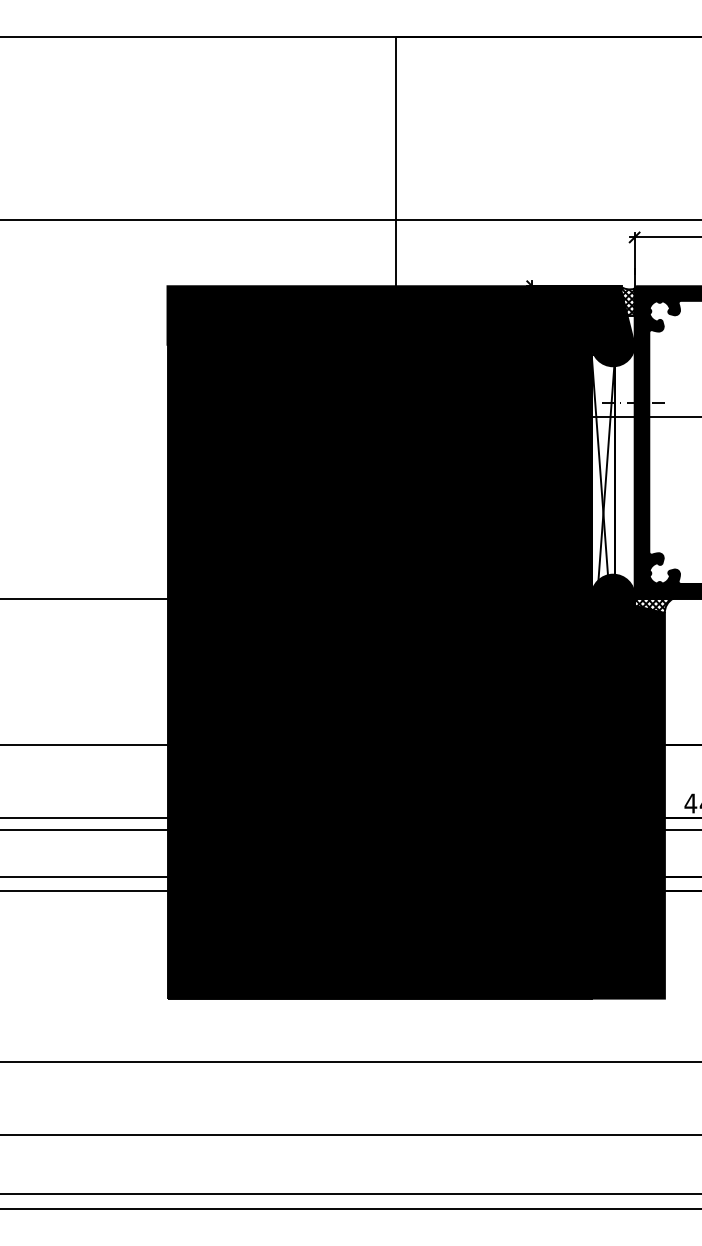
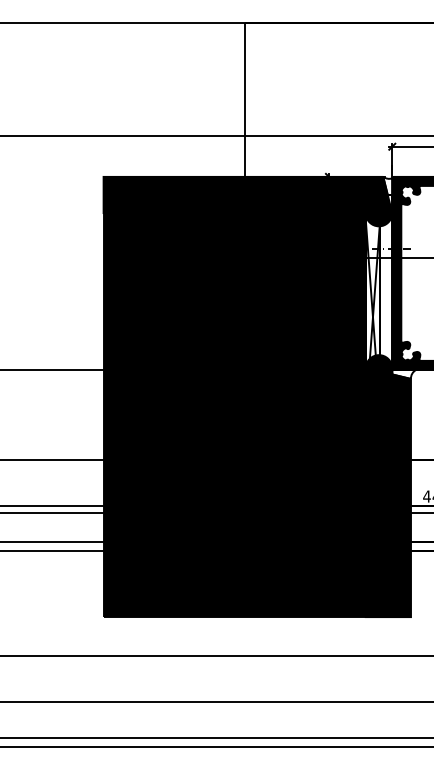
hatch: (626, 301) -> (387, 186), removed
hatch: (652, 604) -> (403, 373), removed

